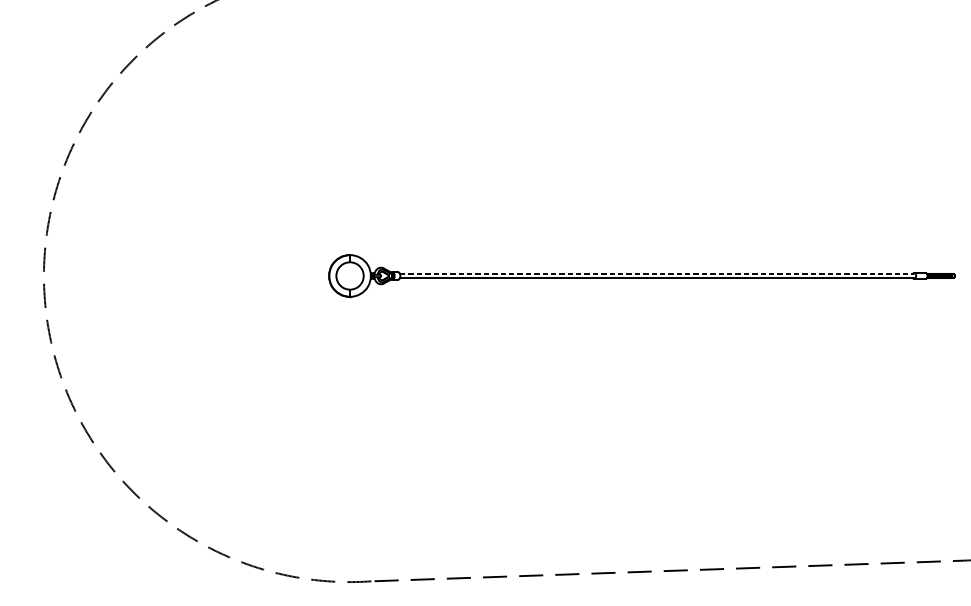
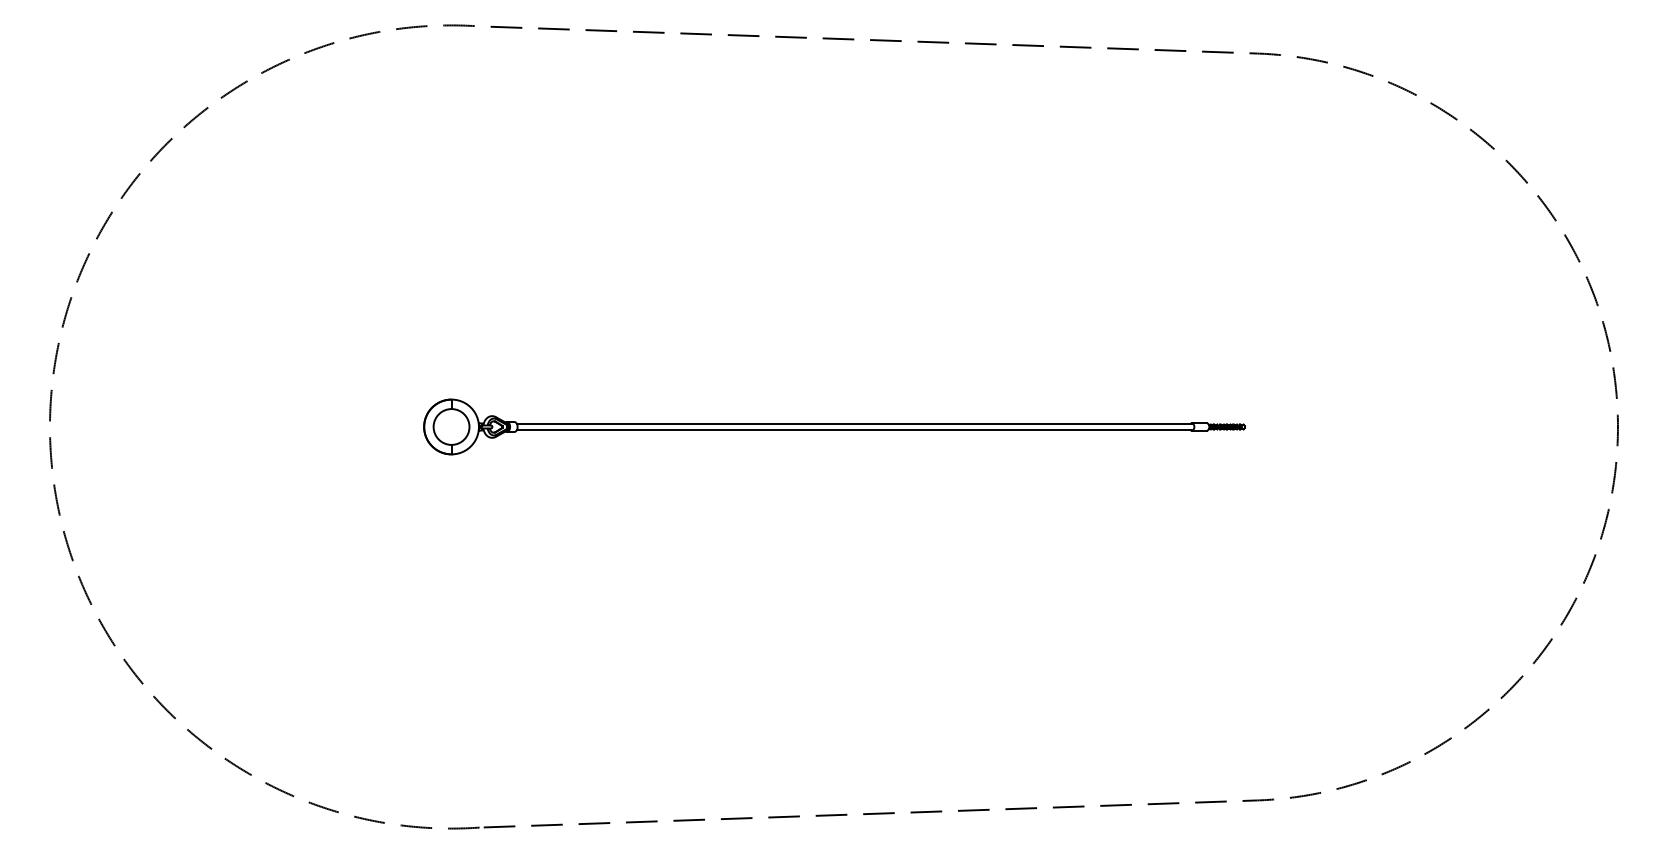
line: (657, 274) -> (855, 424), dashed -> solid

